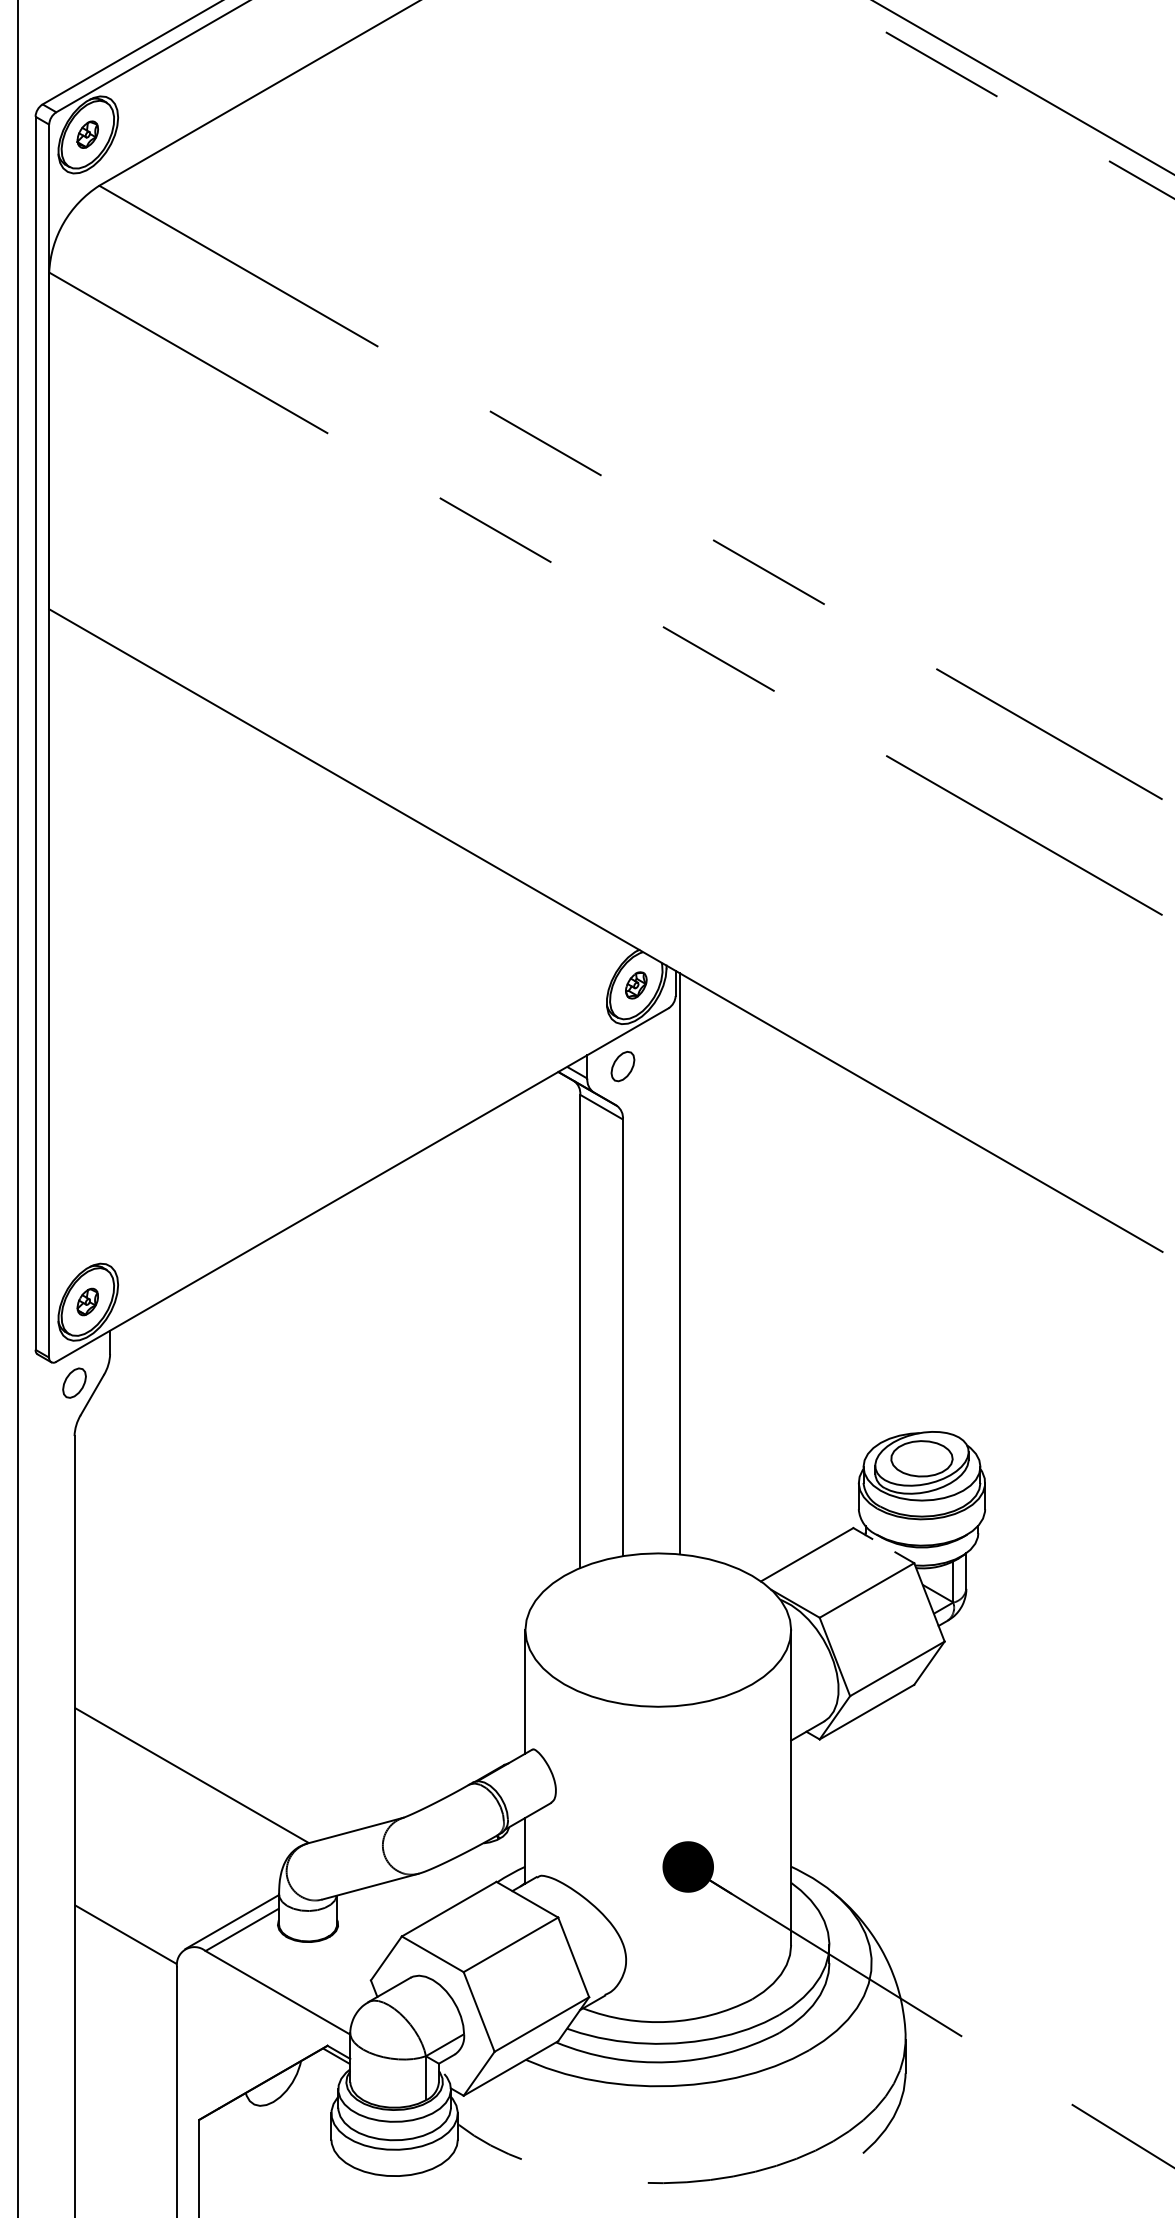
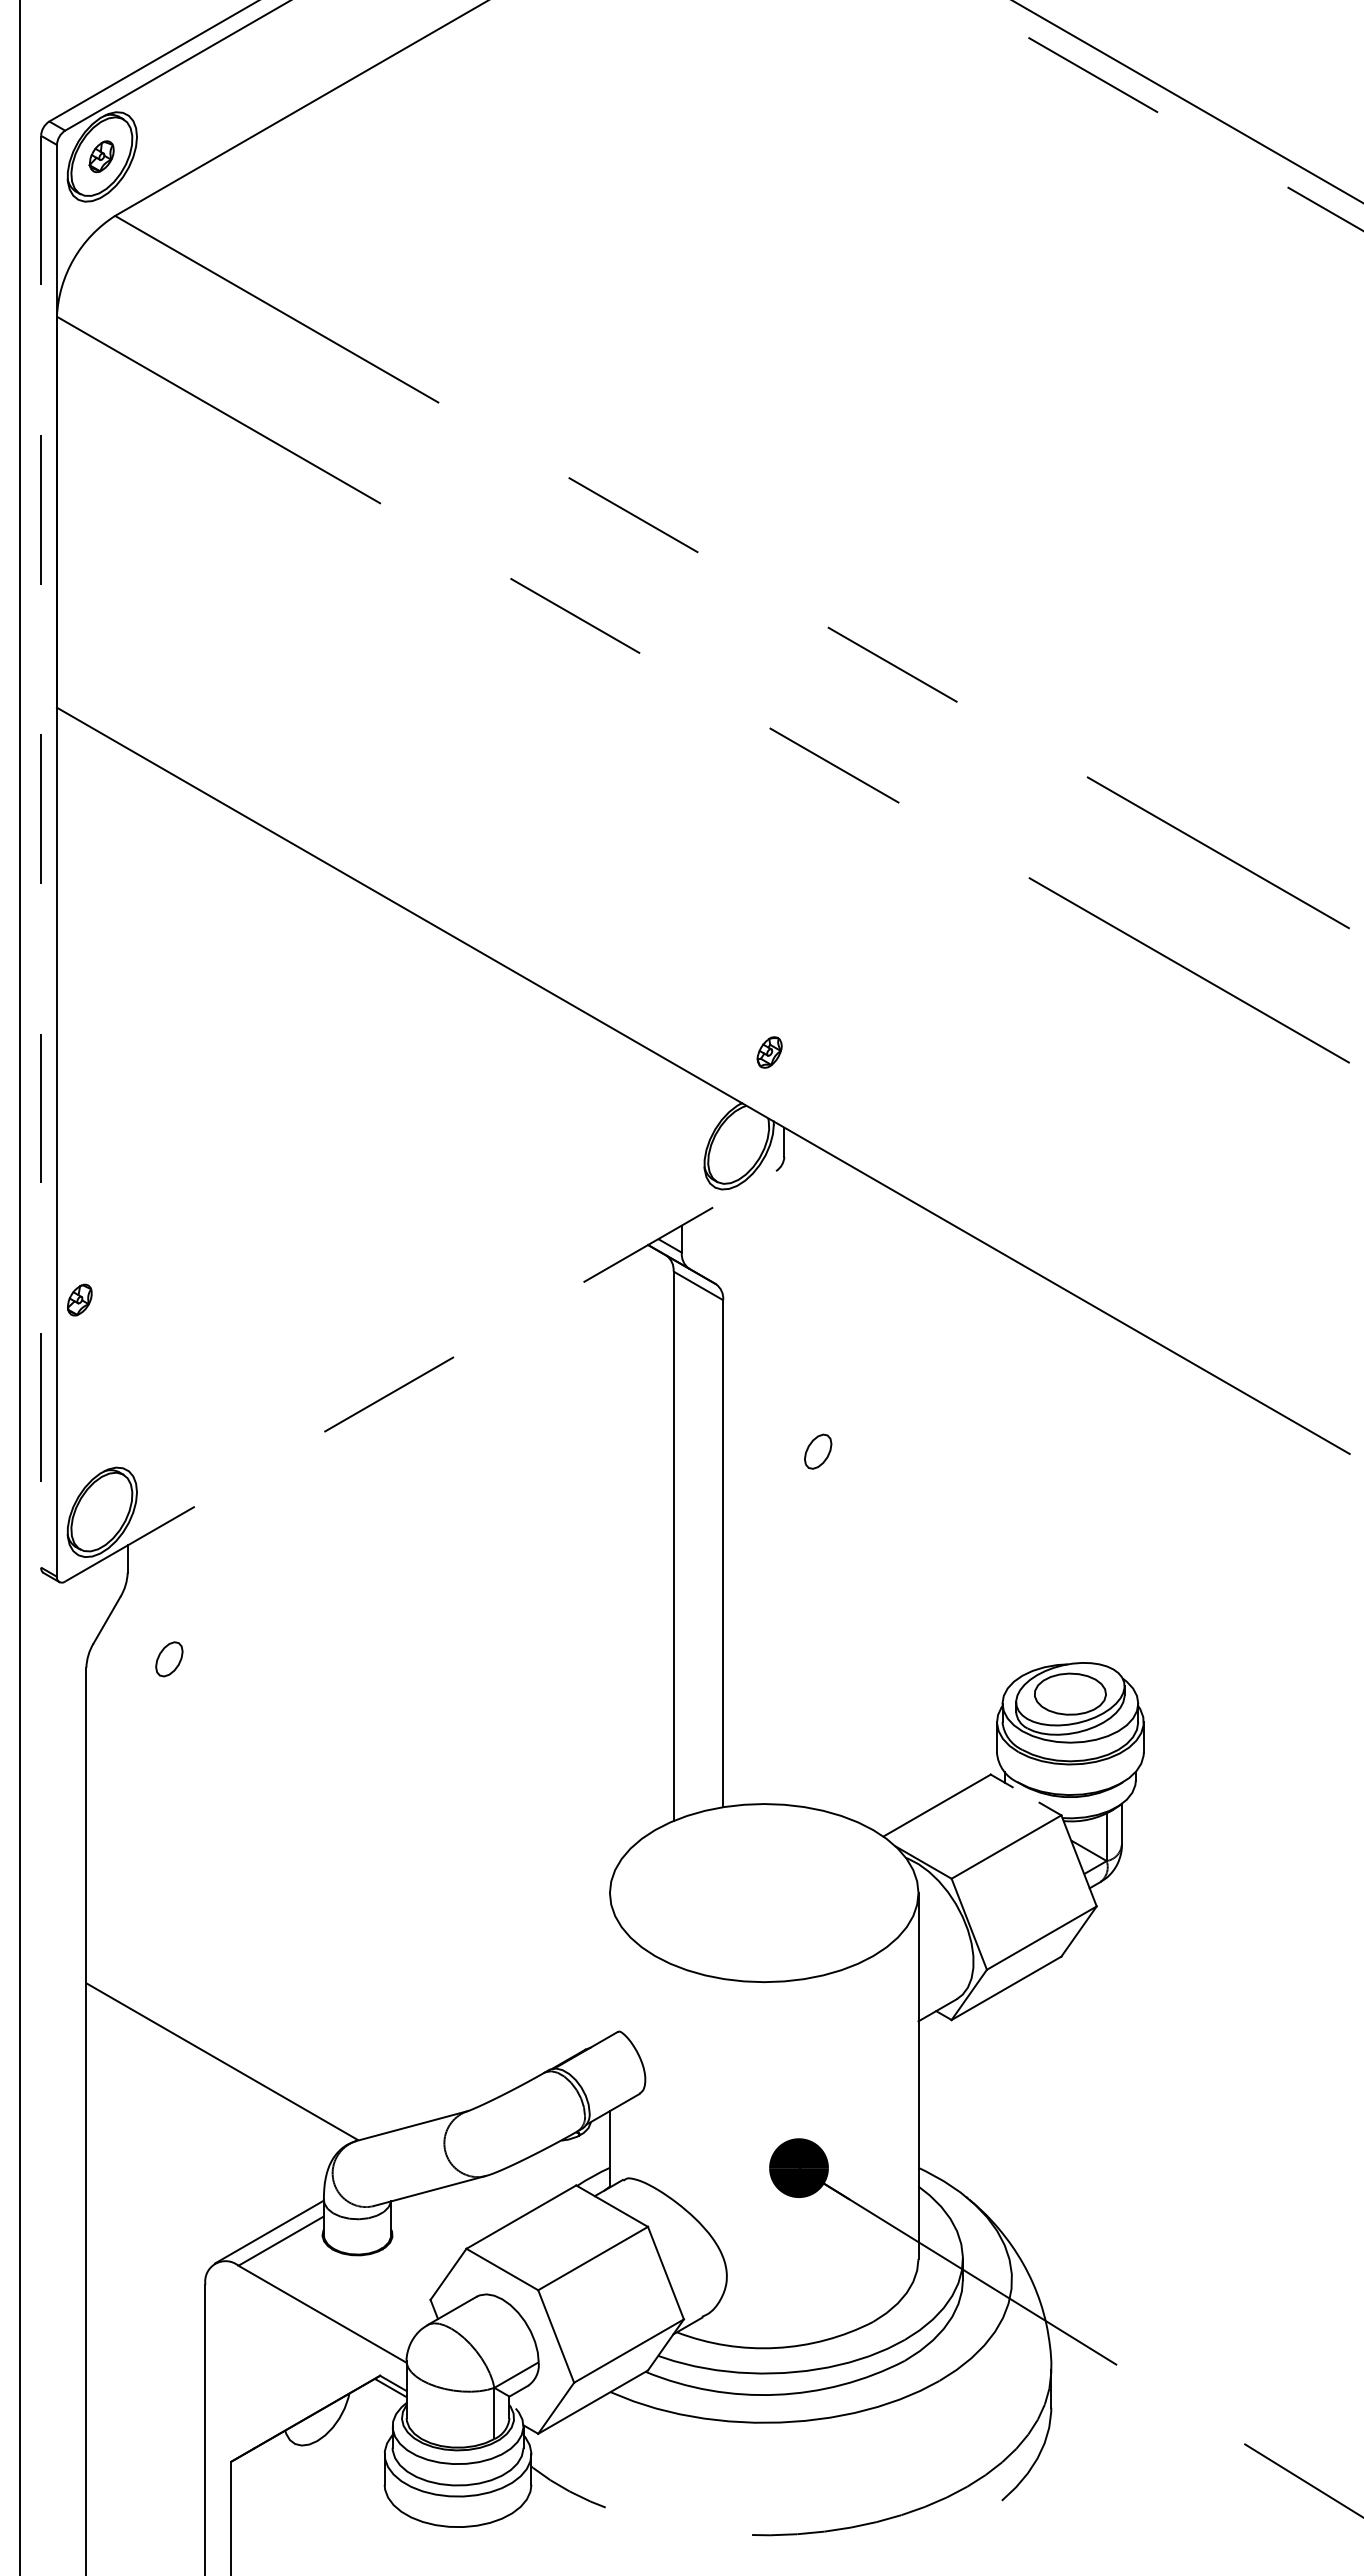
line: (35, 733) -> (41, 851), solid -> dashed
part: (636, 985) -> (769, 1052), moved
part: (623, 1066) -> (818, 1451), moved
line: (363, 1185) -> (421, 1376), solid -> dashed
line: (680, 1263) -> (789, 1467), removed
part: (87, 1301) -> (79, 1299), moved
part: (74, 1383) -> (169, 1659), moved
line: (525, 1691) -> (609, 1964), removed
line: (125, 1934) -> (145, 2246), removed

